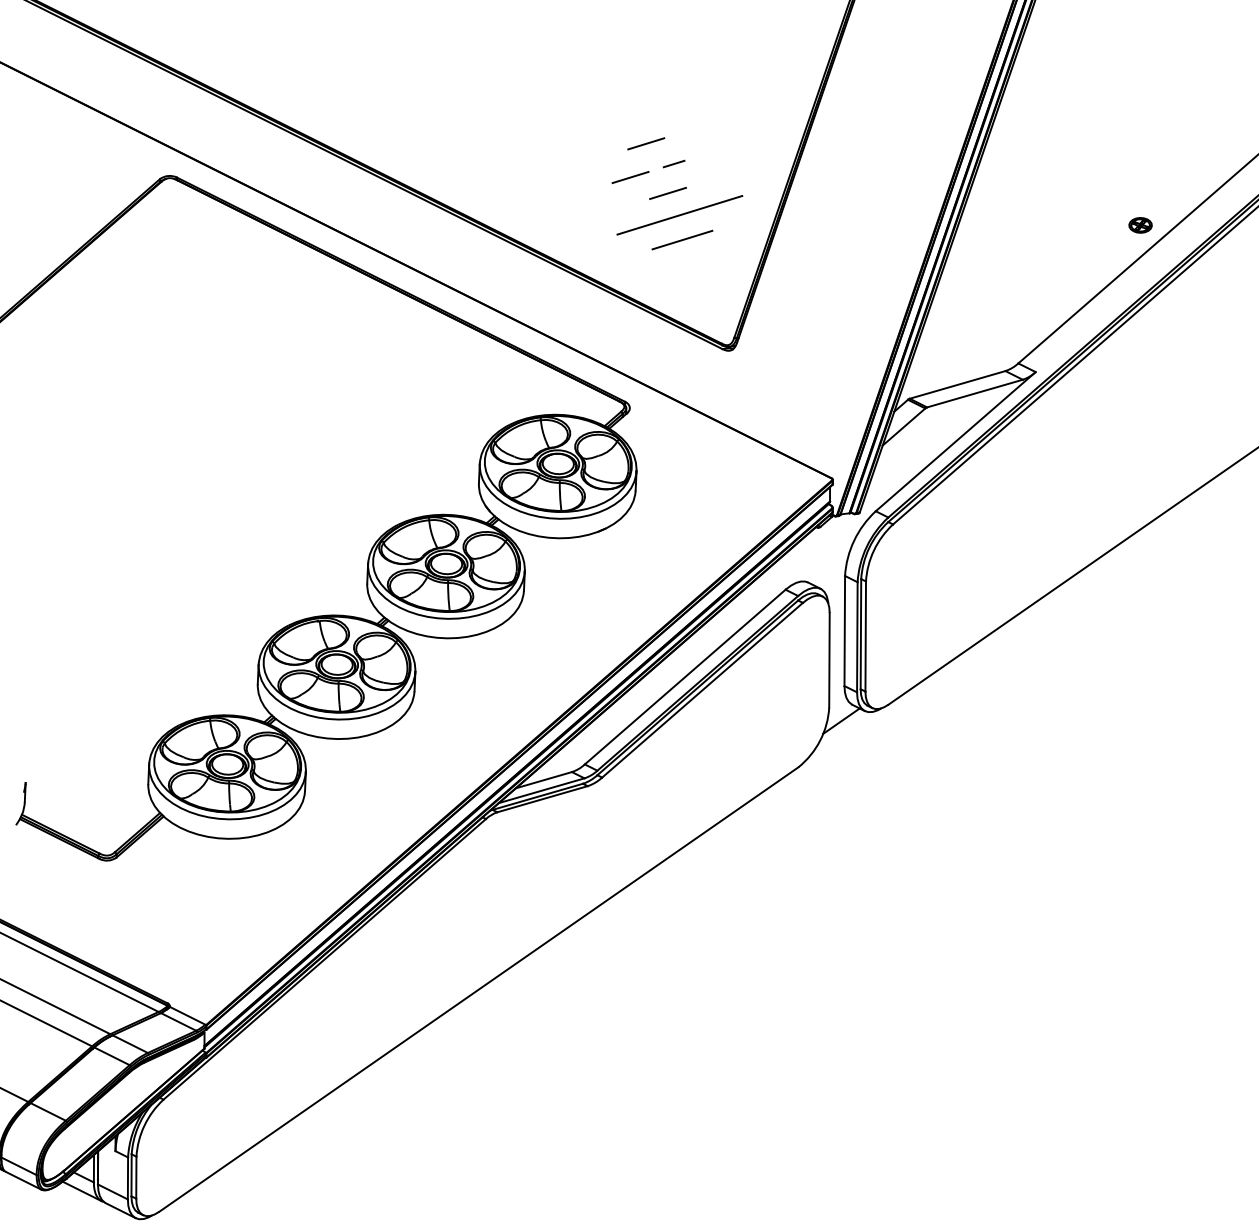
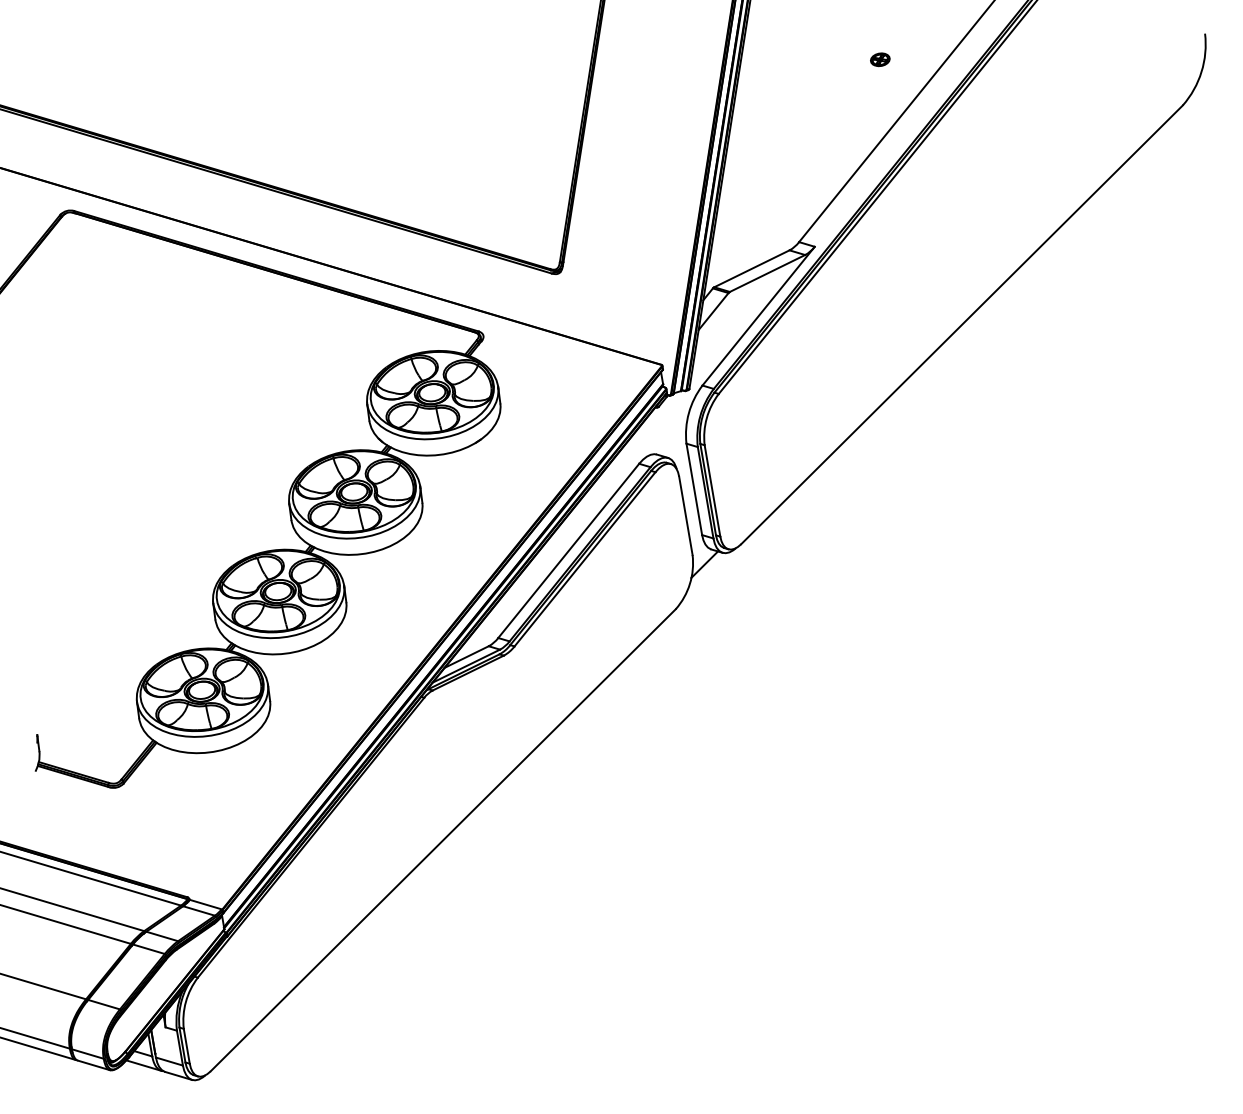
line: (646, 143) -> (458, 114), removed
line: (674, 164) -> (484, 127), removed
line: (630, 177) -> (450, 144), removed
line: (667, 193) -> (483, 152), removed
line: (679, 214) -> (496, 168), removed
part: (1140, 225) -> (880, 59), moved
line: (682, 239) -> (502, 188), removed

